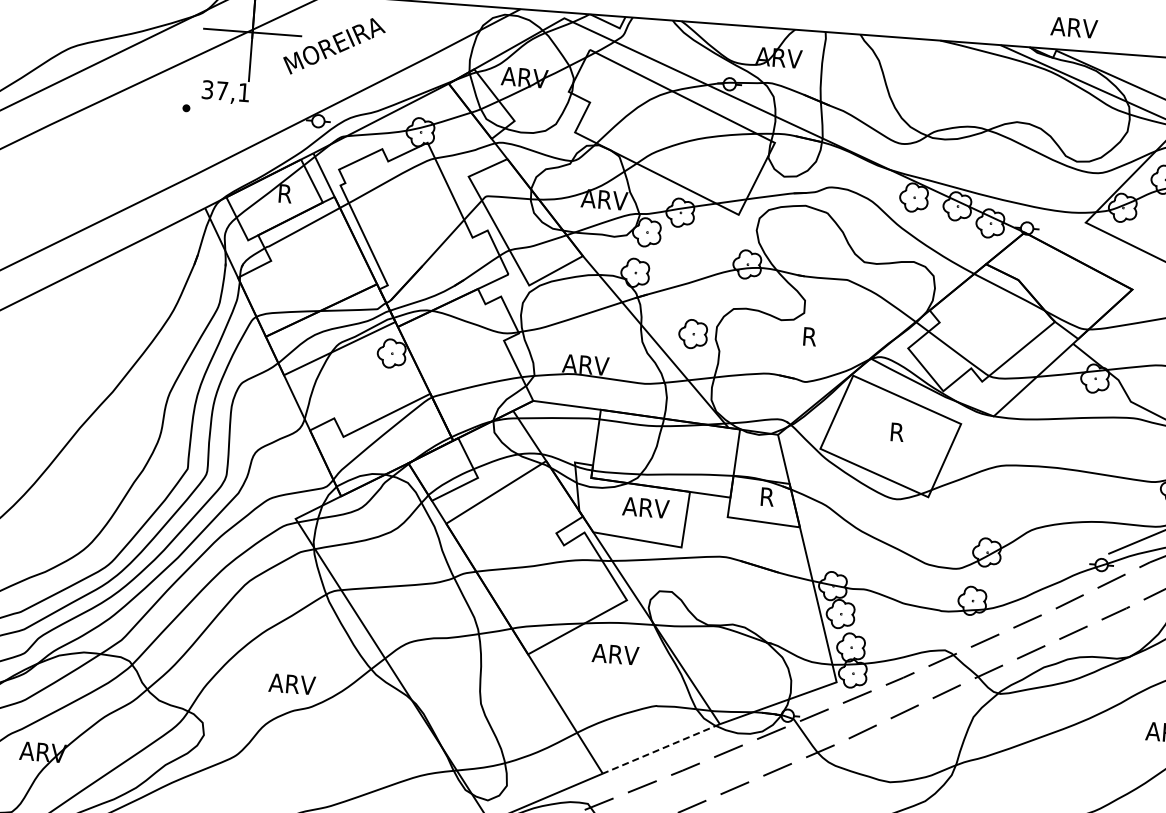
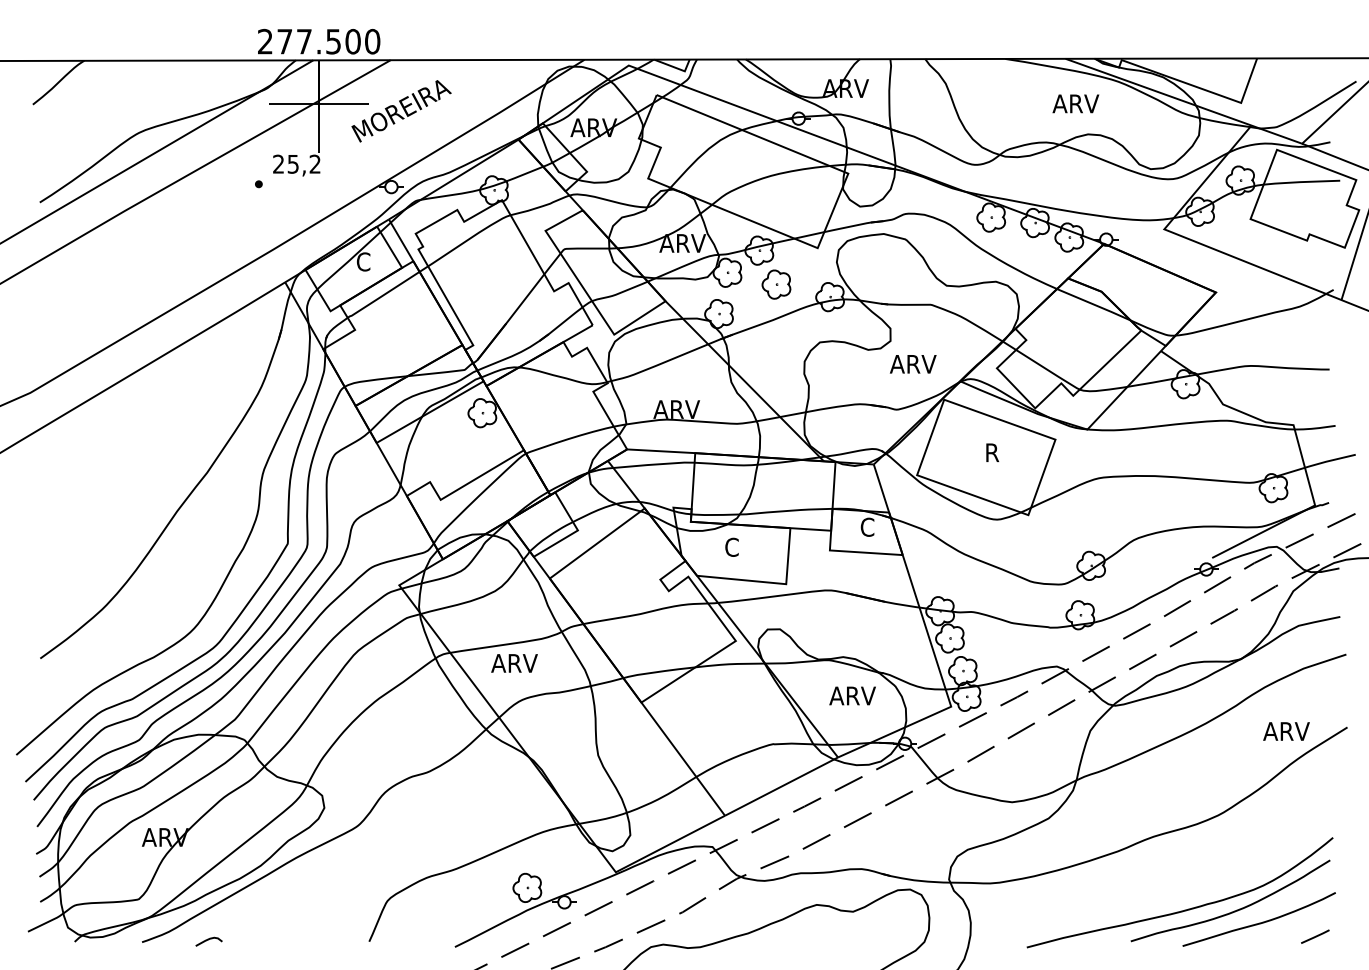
text: (1073, 27) -> (1075, 103), moved
text: (225, 90) -> (296, 163), 37,1 -> 25,2
text: (284, 193) -> (363, 261), R -> C
part: (693, 334) -> (776, 284), moved
text: (824, 338) -> (912, 364), R -> ARV
text: (767, 496) -> (867, 526), R -> C
text: (645, 506) -> (747, 546), ARV -> C
text: (615, 654) -> (852, 695), moved
text: (292, 684) -> (514, 663), moved
line: (661, 748) -> (781, 786), dashed -> solid

